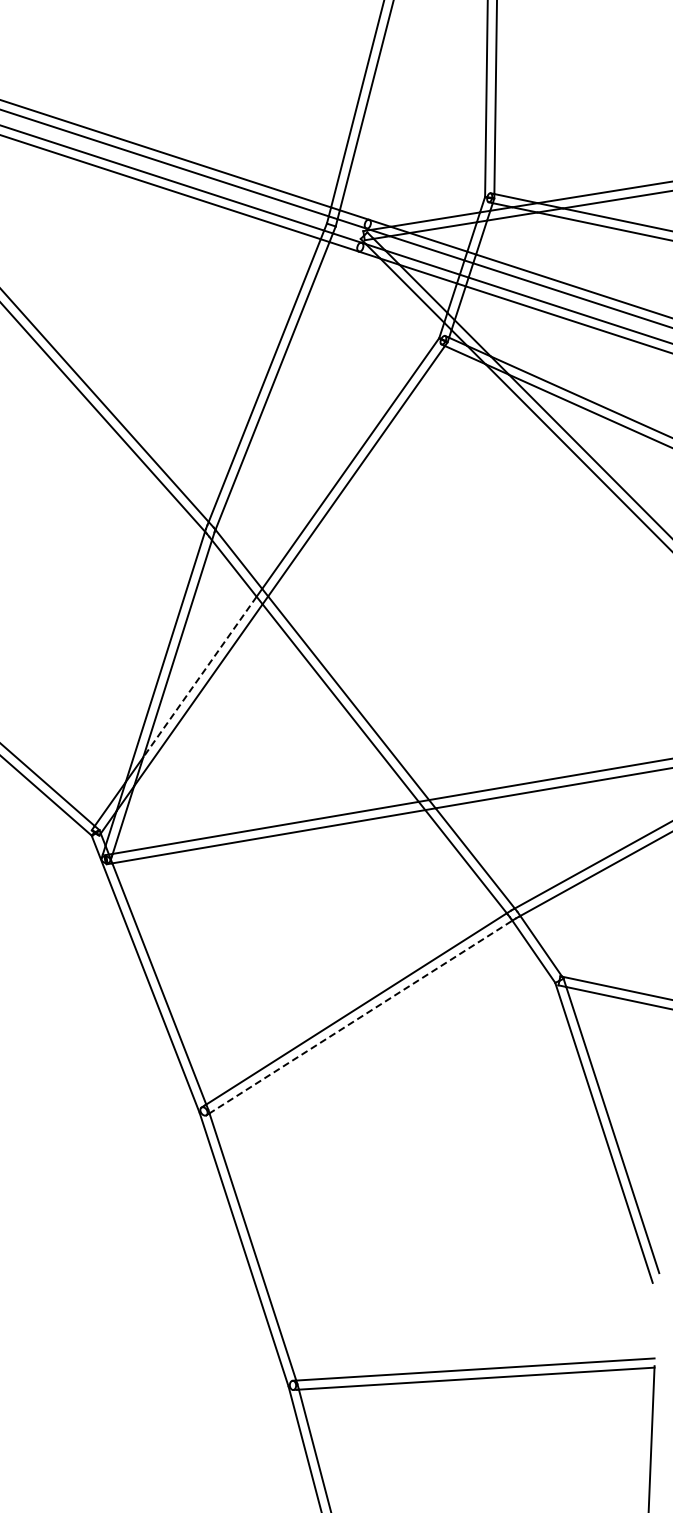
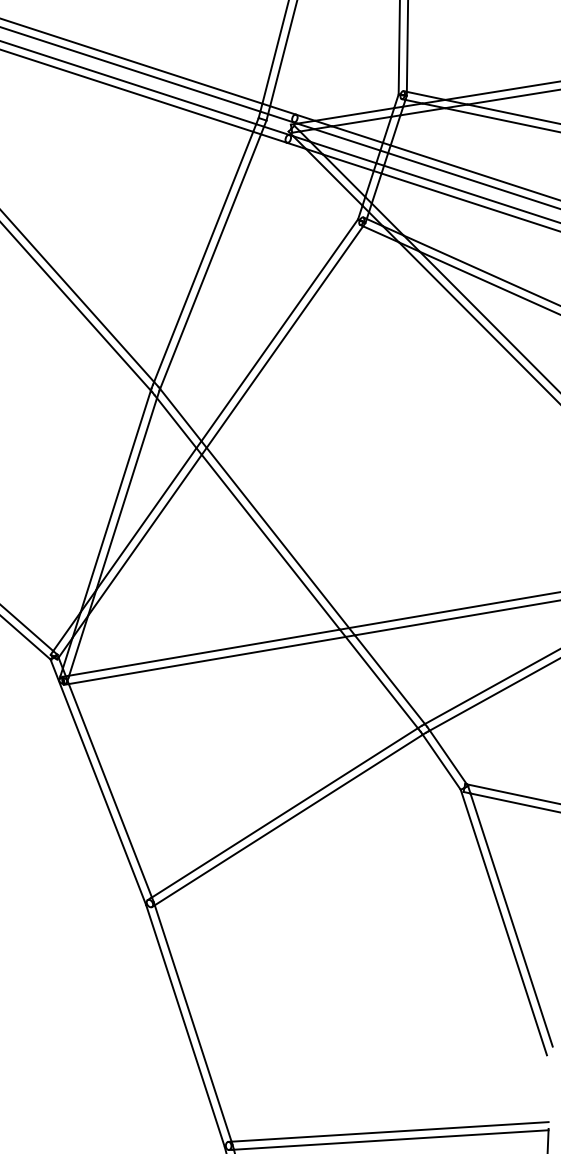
line: (199, 677) -> (145, 519), dashed -> solid
line: (360, 1017) -> (288, 820), dashed -> solid

